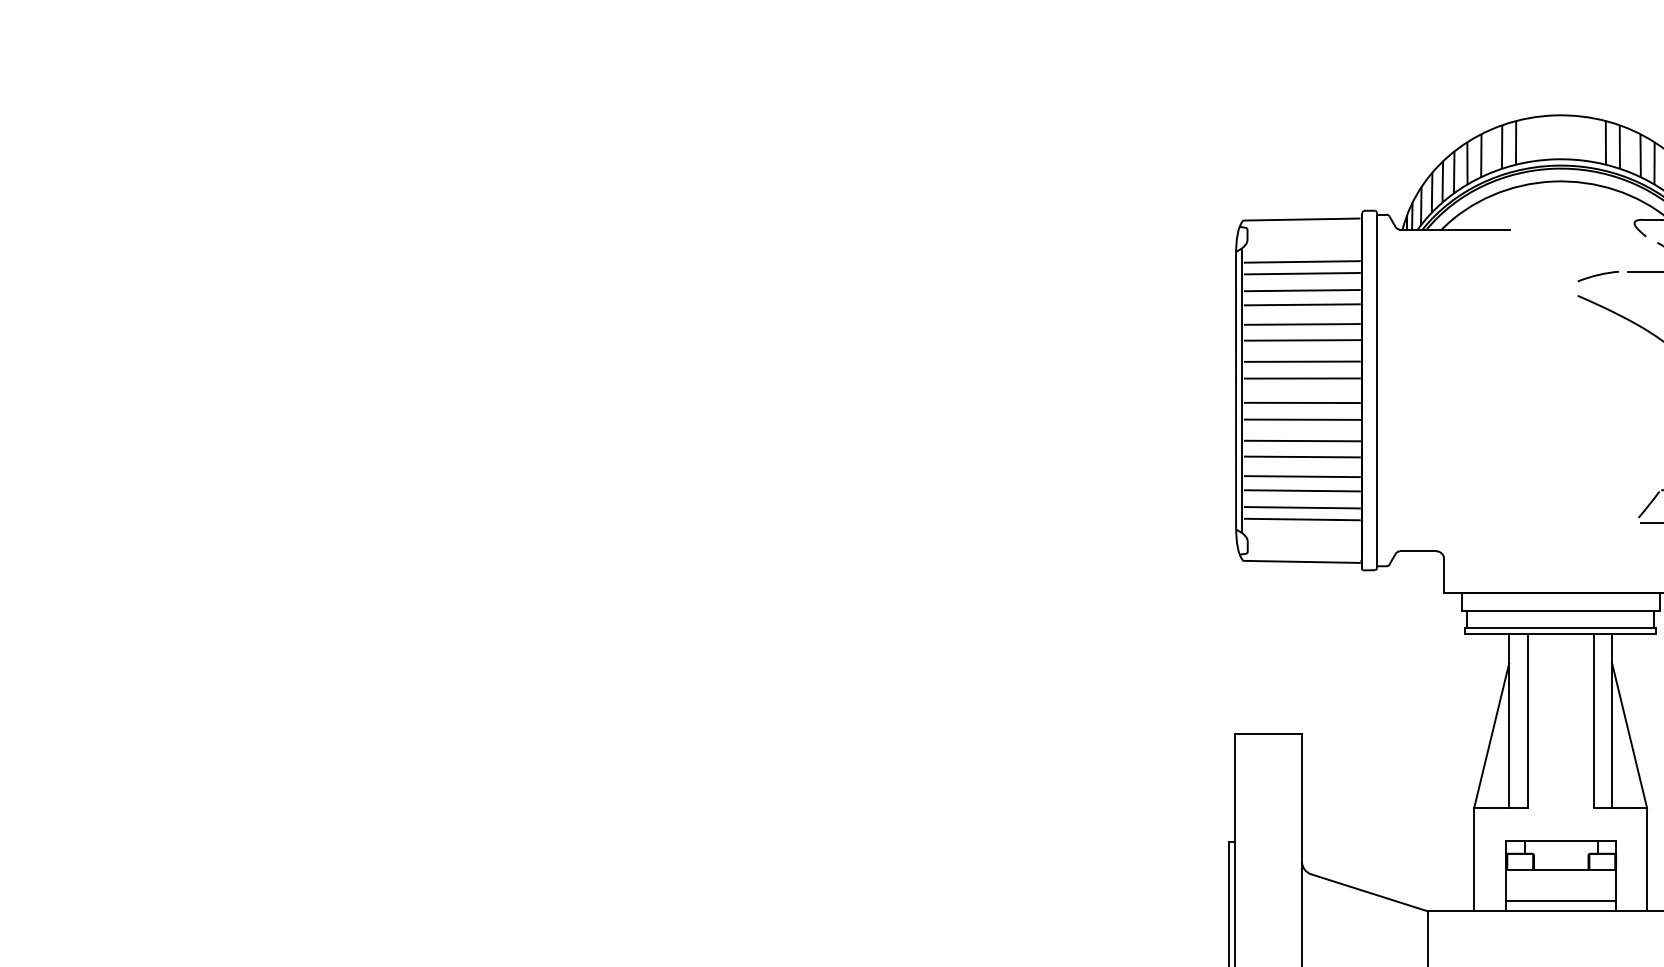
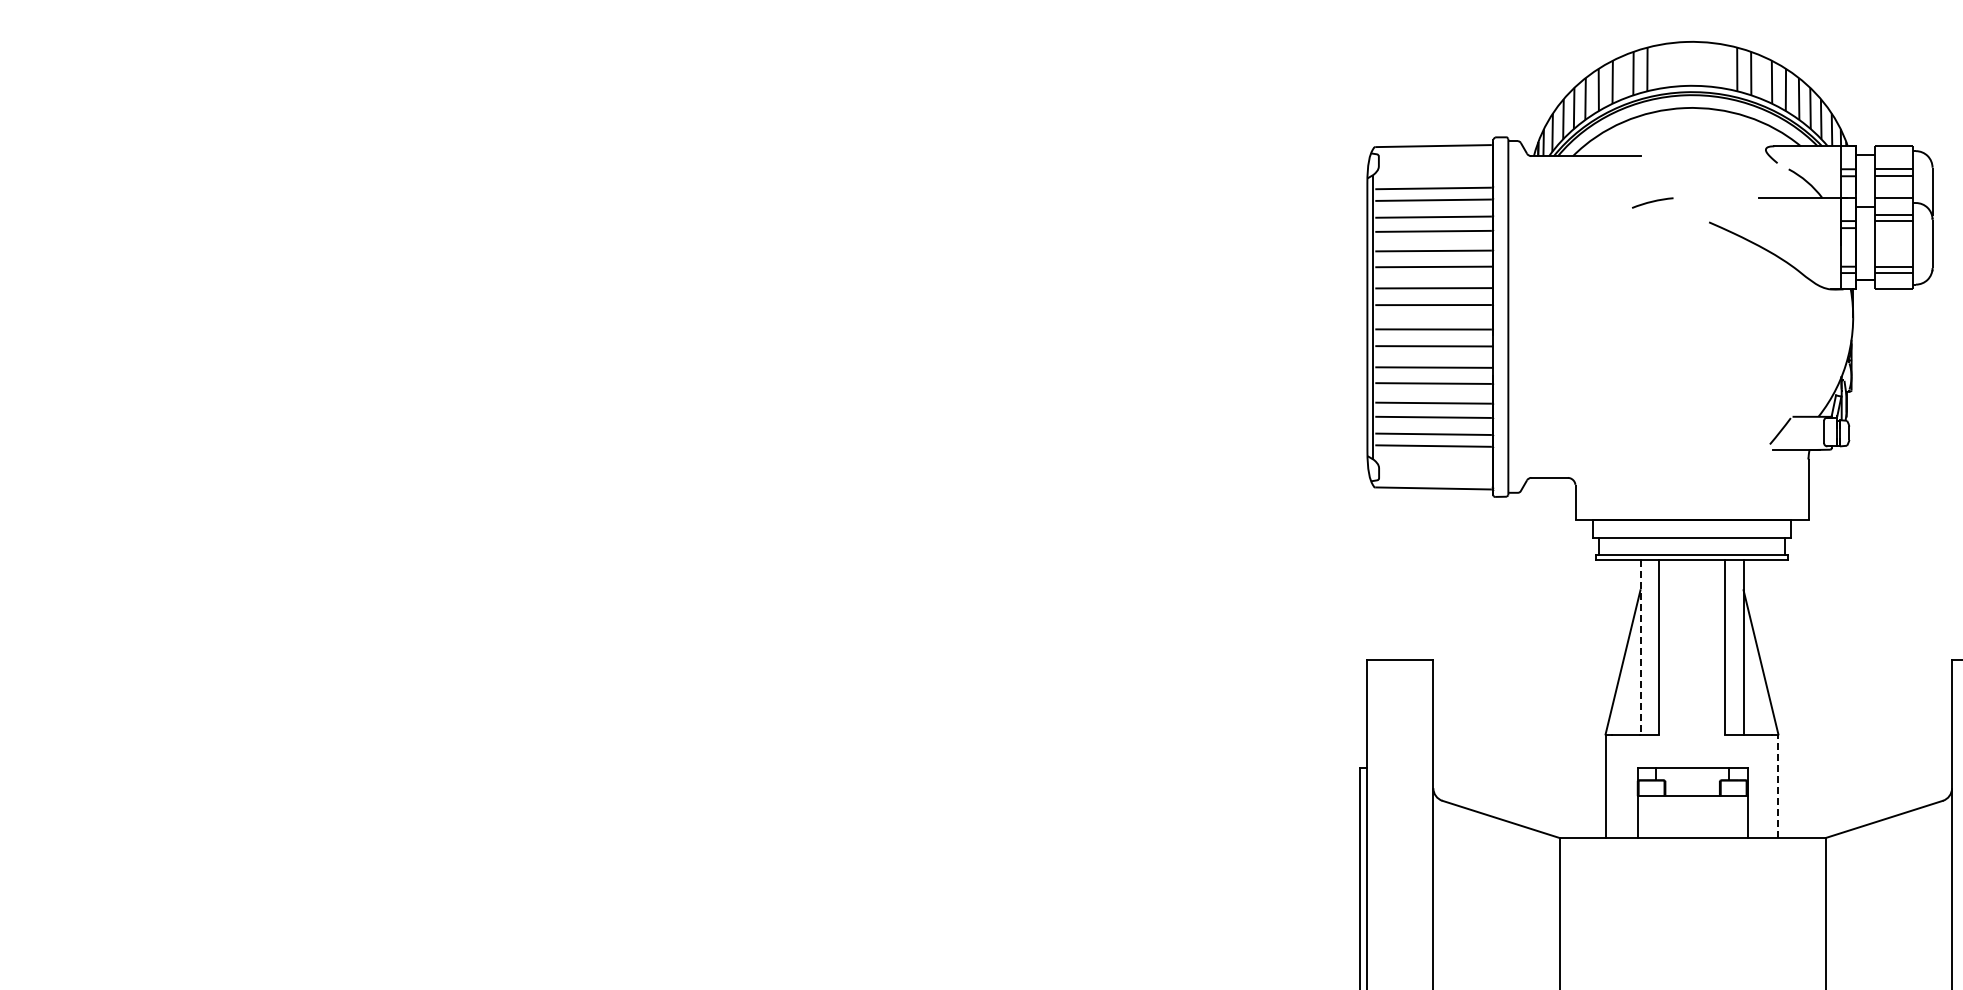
arc: (1598, 275) -> (1652, 202), moved
line: (1509, 720) -> (1640, 647), solid -> dashed
line: (1647, 859) -> (1778, 786), solid -> dashed
line: (1561, 900) -> (1692, 827), removed

